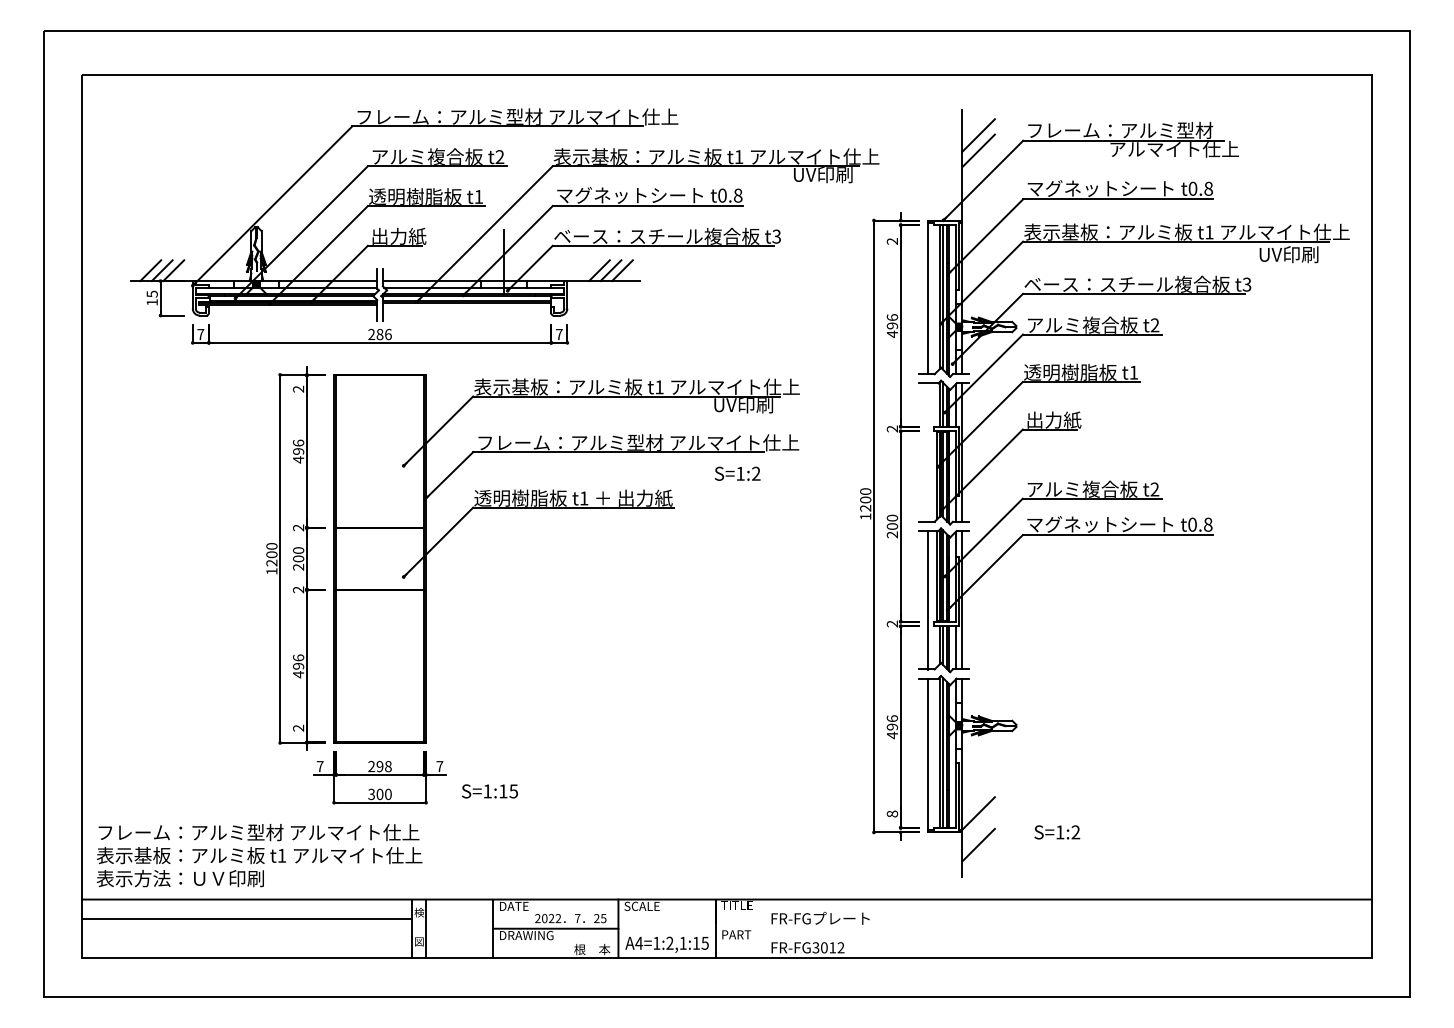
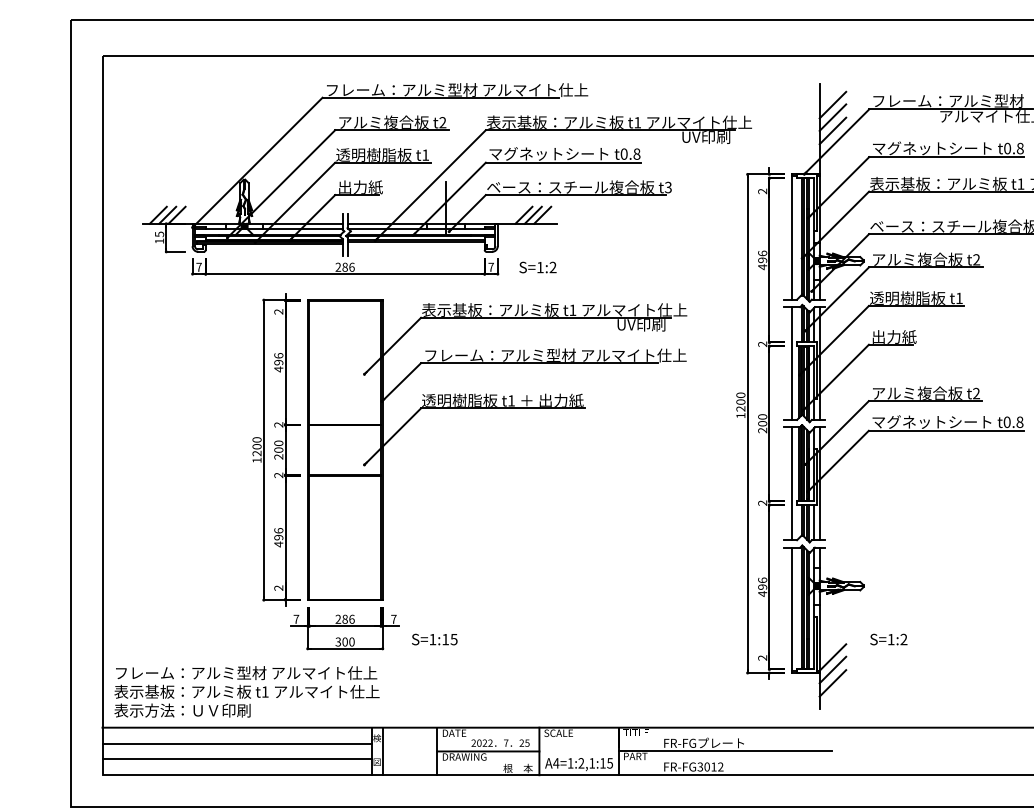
line: (978, 166) -> (832, 130), added
line: (927, 452) -> (791, 363), added
text: (737, 473) -> (537, 267), moved
text: (383, 766) -> (347, 619), 298 -> 286
text: (892, 813) -> (762, 657), 8 -> 2
line: (978, 828) -> (832, 669), added
text: (1057, 832) -> (889, 639), moved
line: (846, 928) -> (725, 751), added
line: (247, 938) -> (237, 759), added

